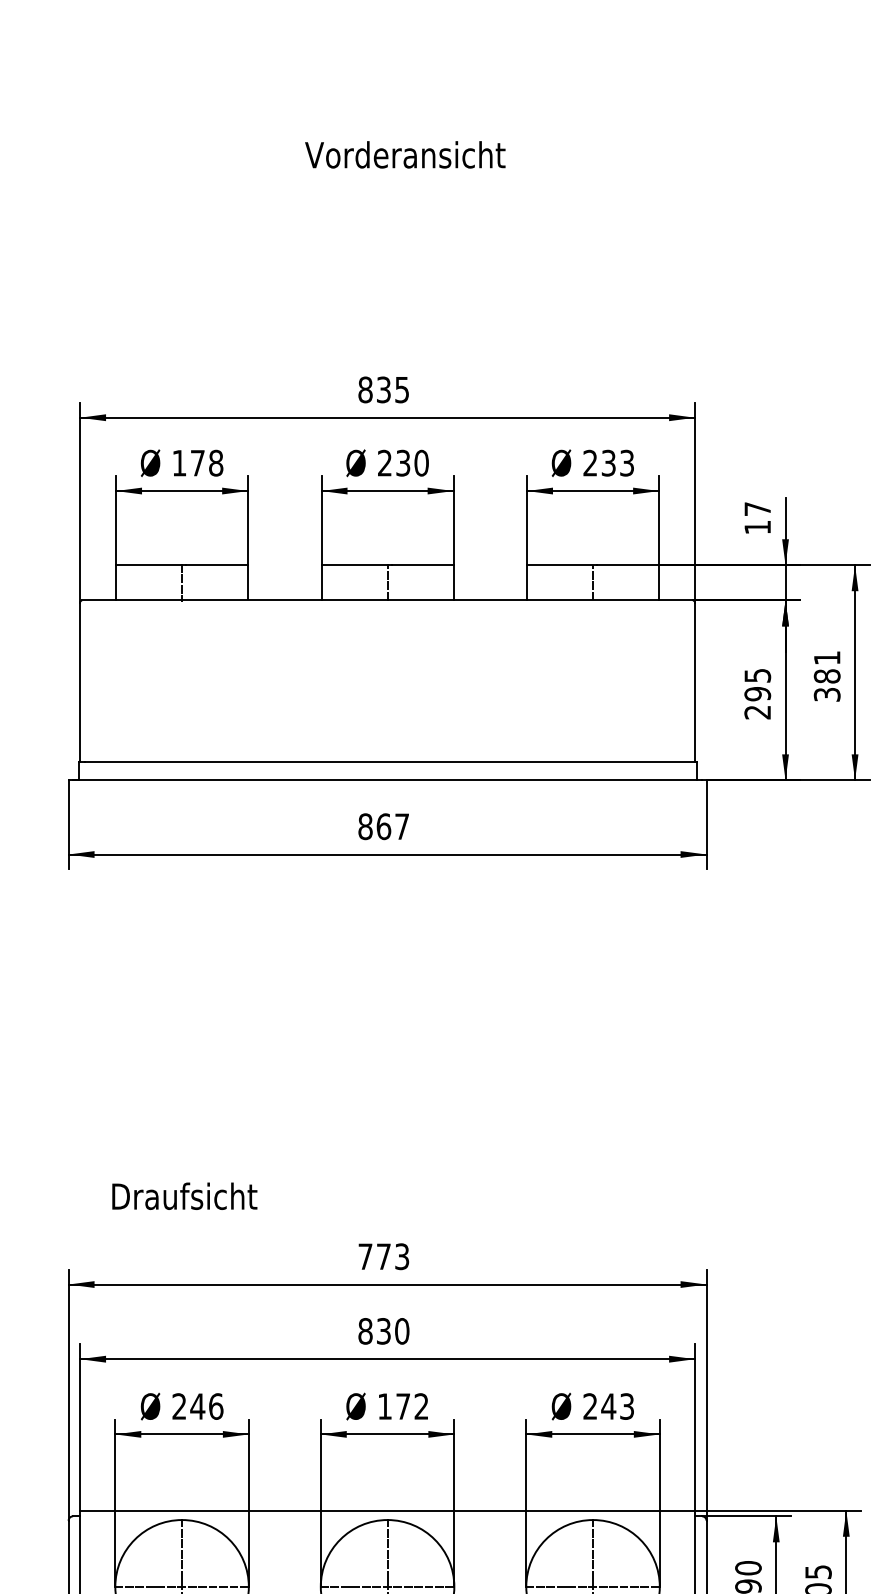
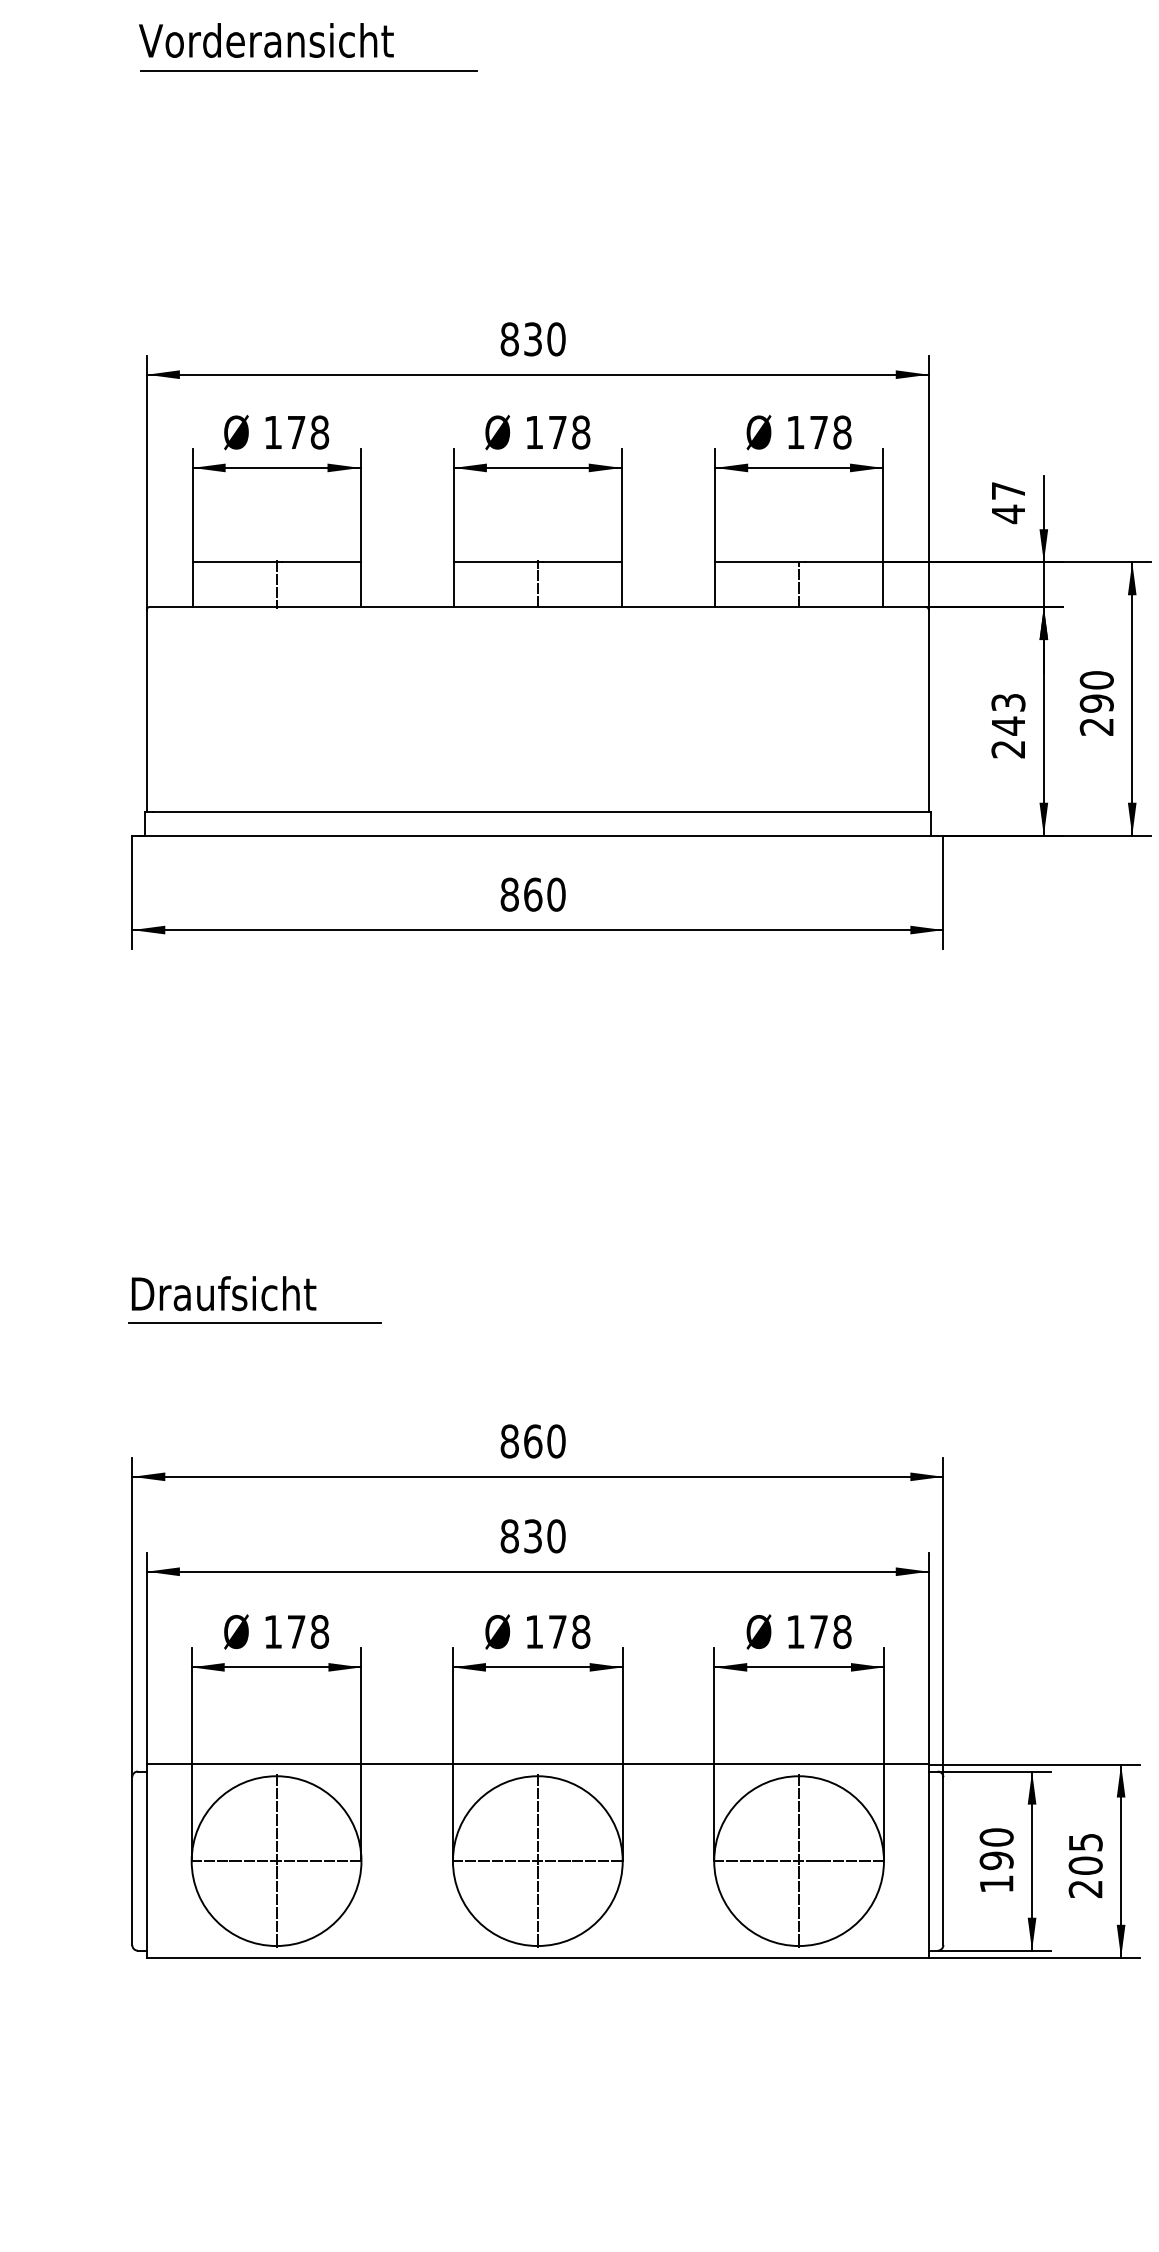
text: (405, 154) -> (266, 40), moved
line: (207, 178) -> (308, 70), added
text: (402, 390) -> (556, 339), 835 -> 830
text: (403, 463) -> (557, 432), 230 -> 178
text: (608, 463) -> (818, 432), 233 -> 178
text: (757, 527) -> (1008, 514), 17 -> 47
text: (826, 676) -> (1096, 703), 381 -> 290
text: (757, 684) -> (1008, 714), 295 -> 243
text: (402, 826) -> (556, 894), 867 -> 860
line: (164, 1163) -> (254, 1323), added
text: (184, 1196) -> (223, 1293), moved
text: (383, 1256) -> (532, 1441), 773 -> 860
text: (197, 1406) -> (296, 1631), 246 -> 178
text: (421, 1406) -> (581, 1632), 172 -> 178
text: (608, 1406) -> (818, 1632), 243 -> 178

